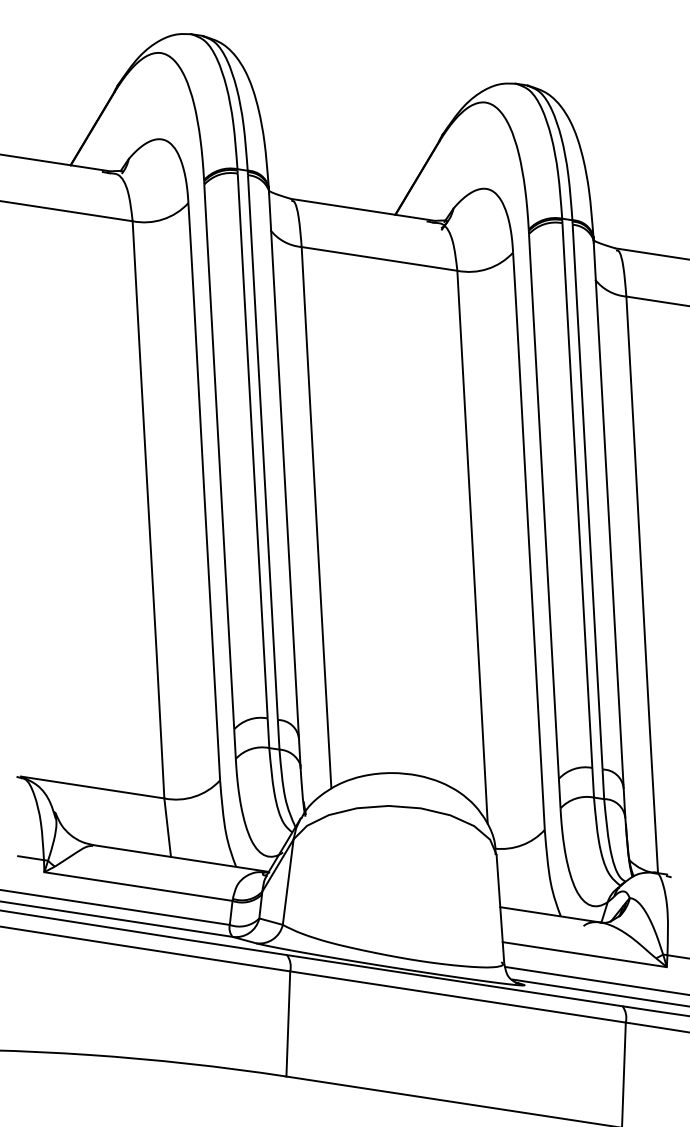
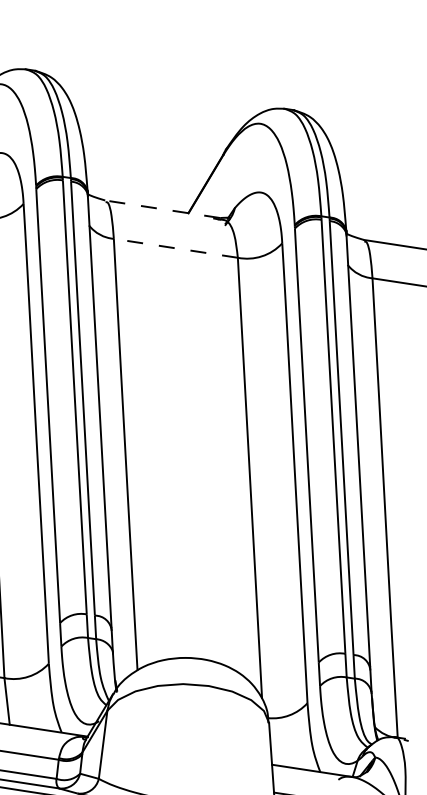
line: (363, 209) -> (163, 208), solid -> dashed
line: (379, 258) -> (175, 248), solid -> dashed

